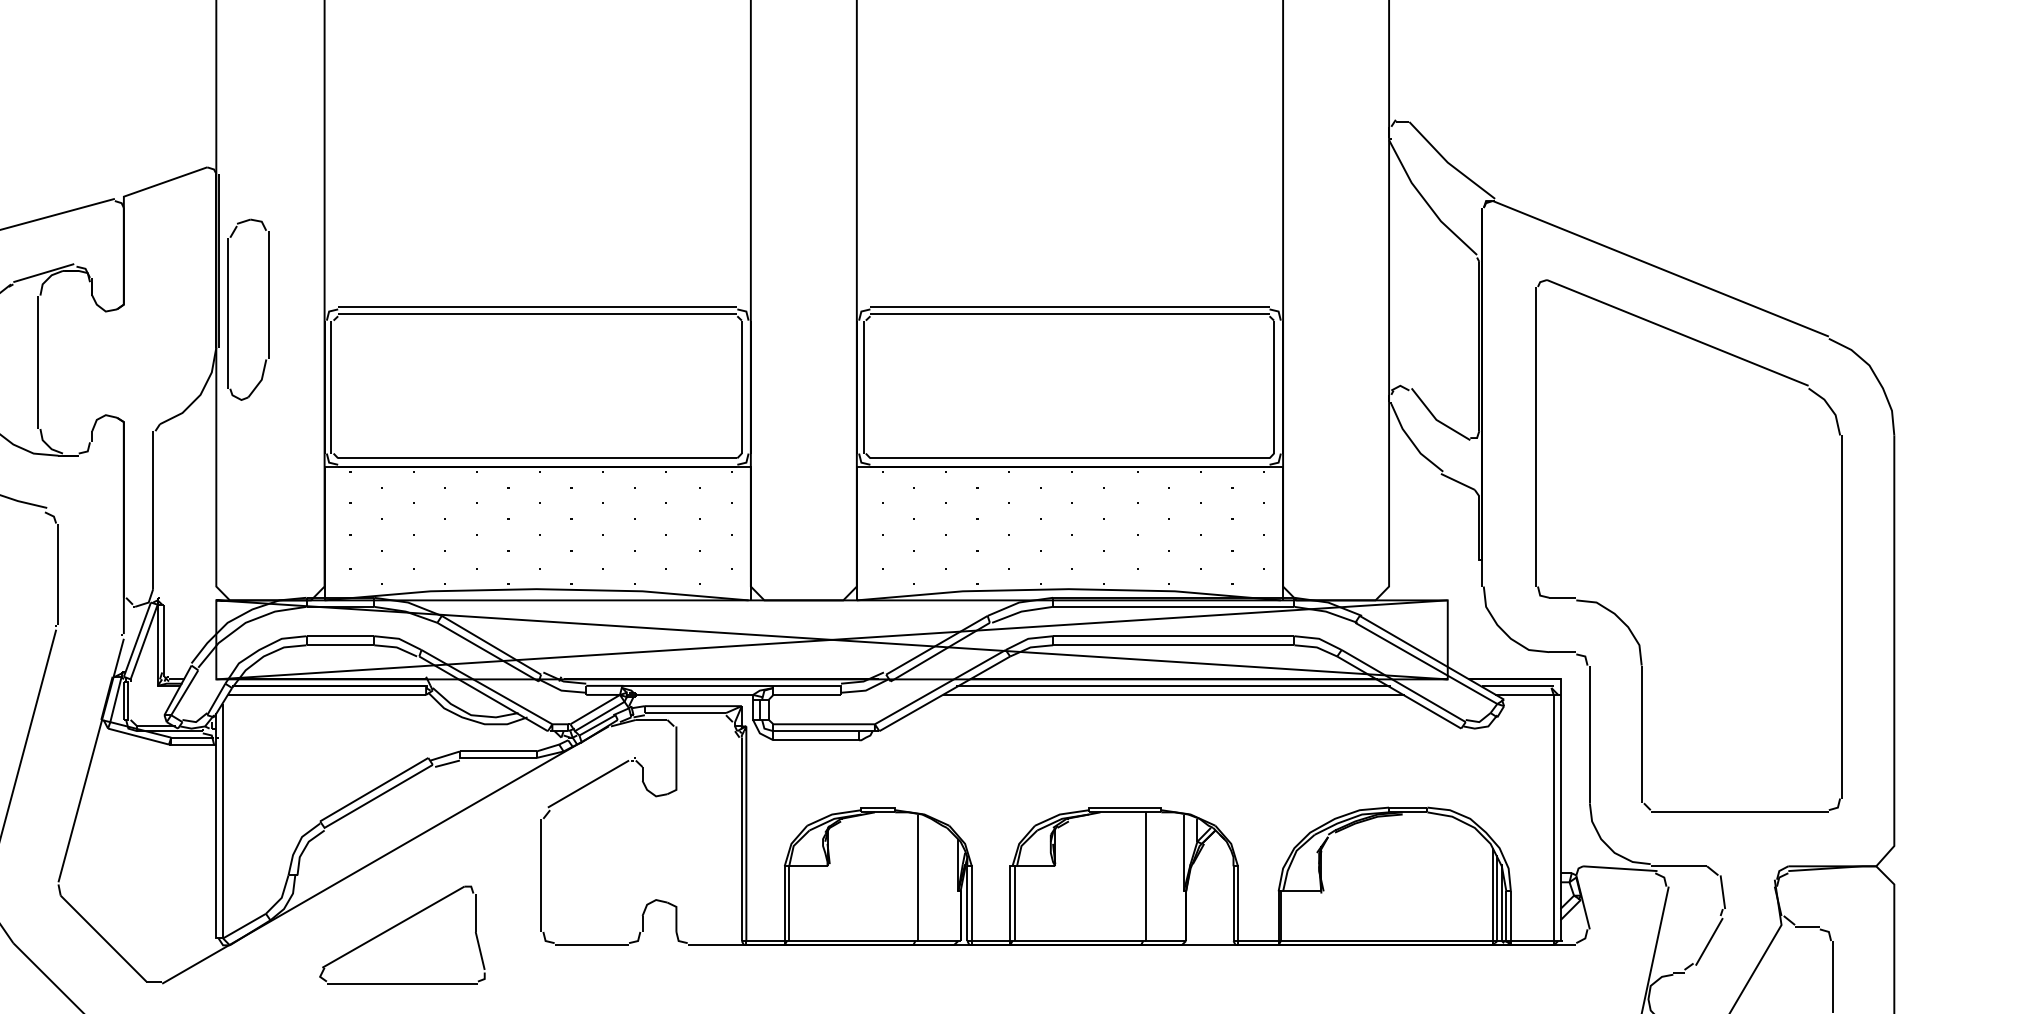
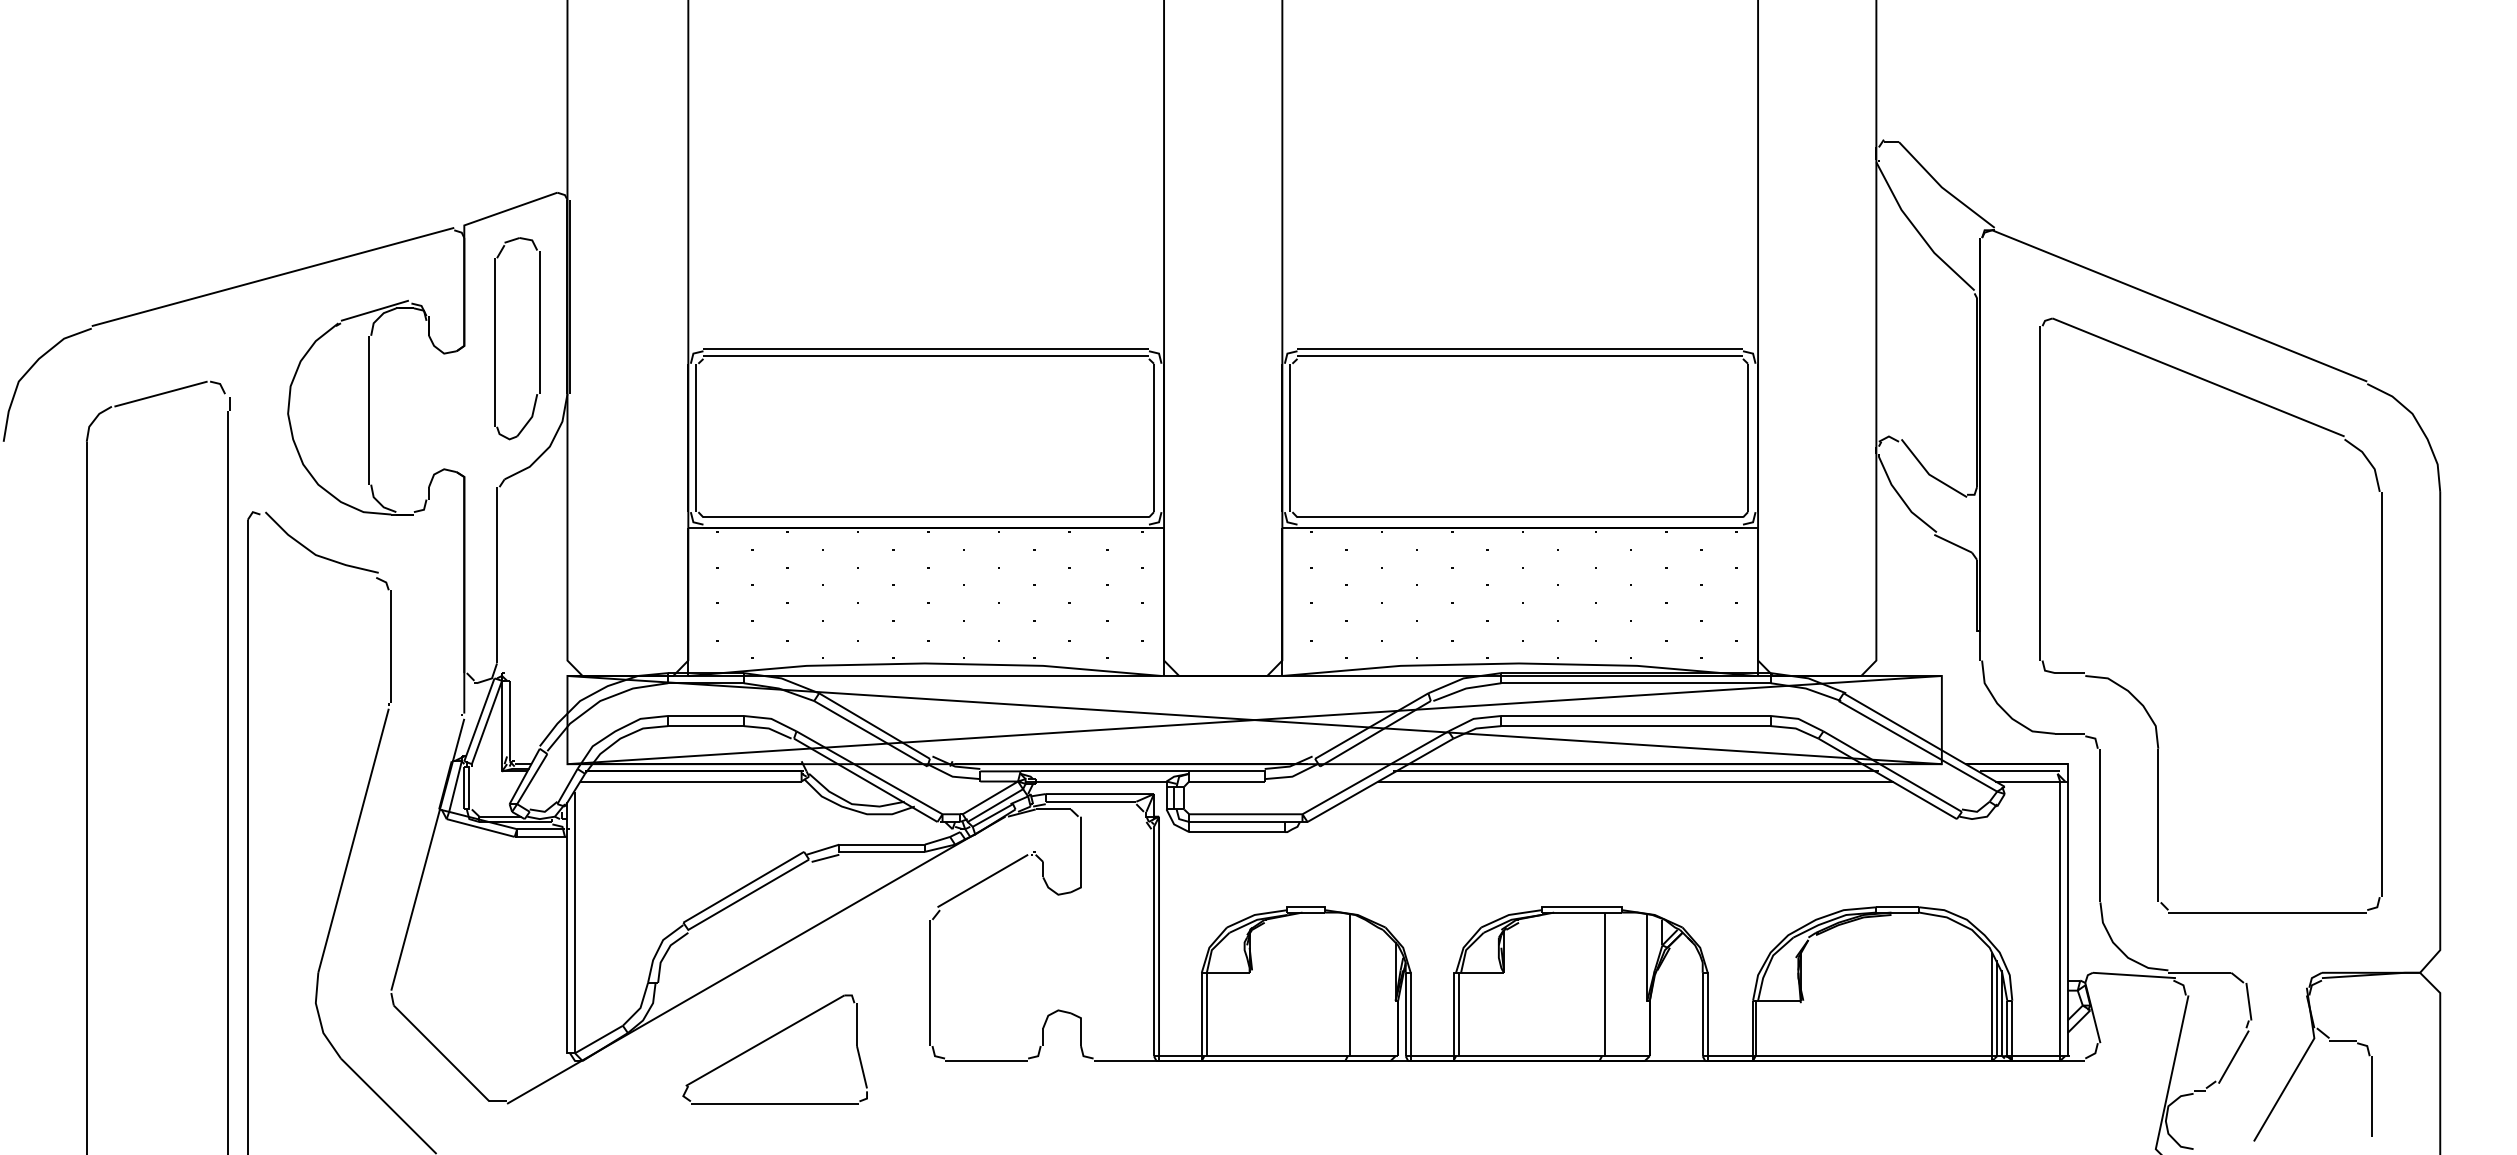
part: (228, 309) -> (495, 338), moved

